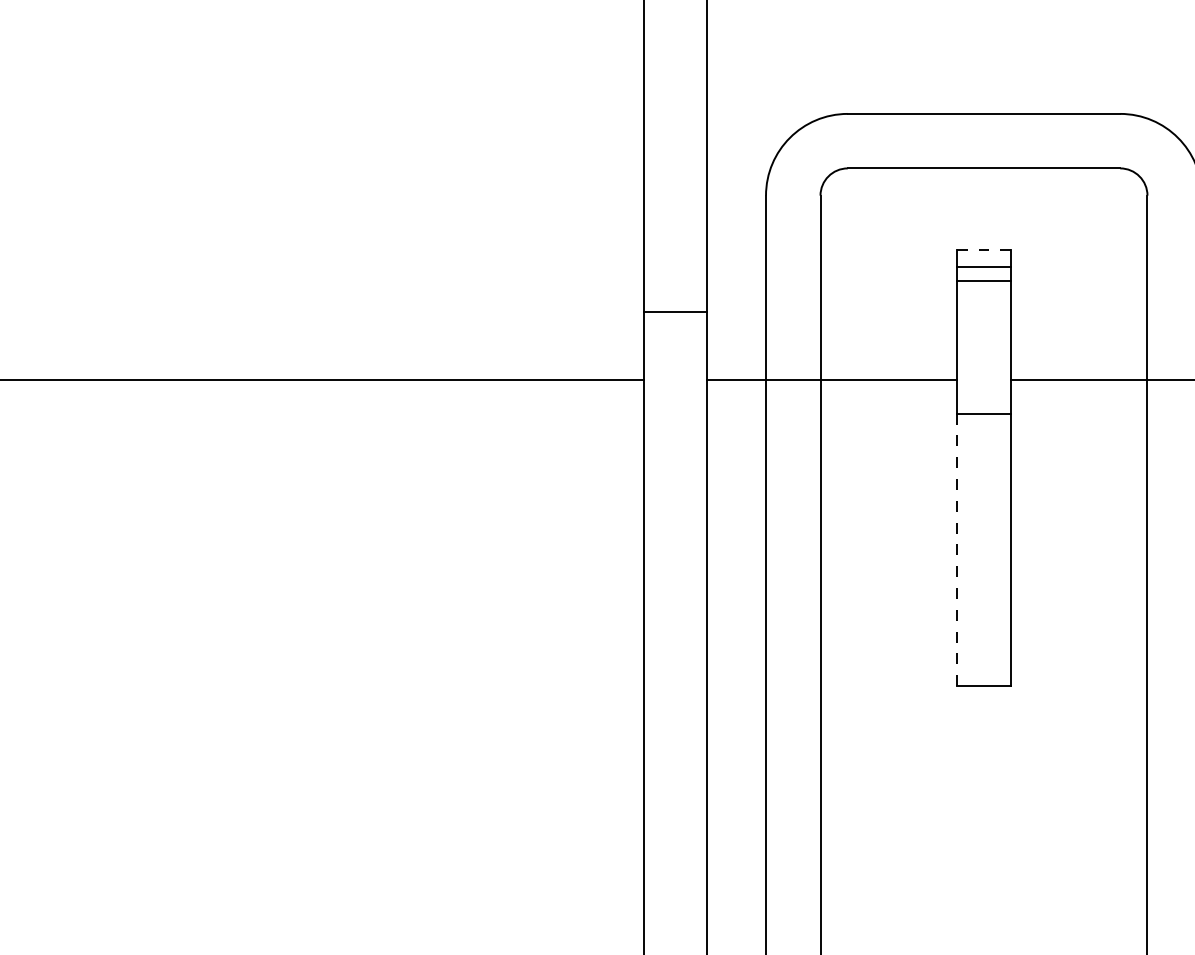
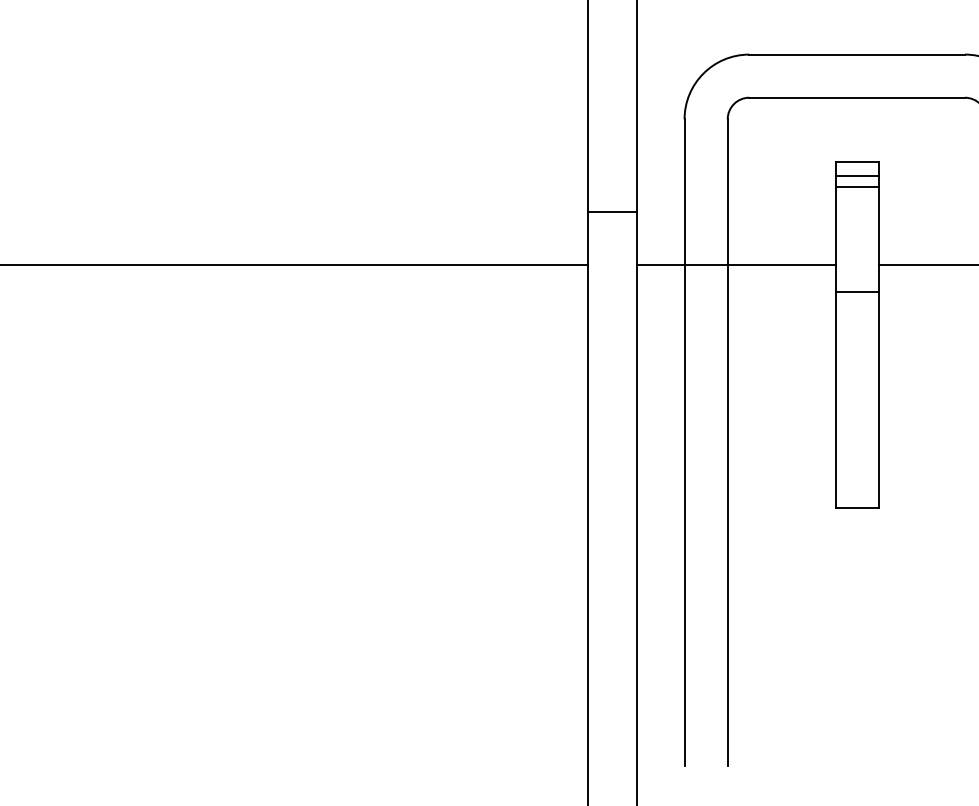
line: (984, 250) -> (857, 162), dashed -> solid
line: (956, 549) -> (835, 399), dashed -> solid

